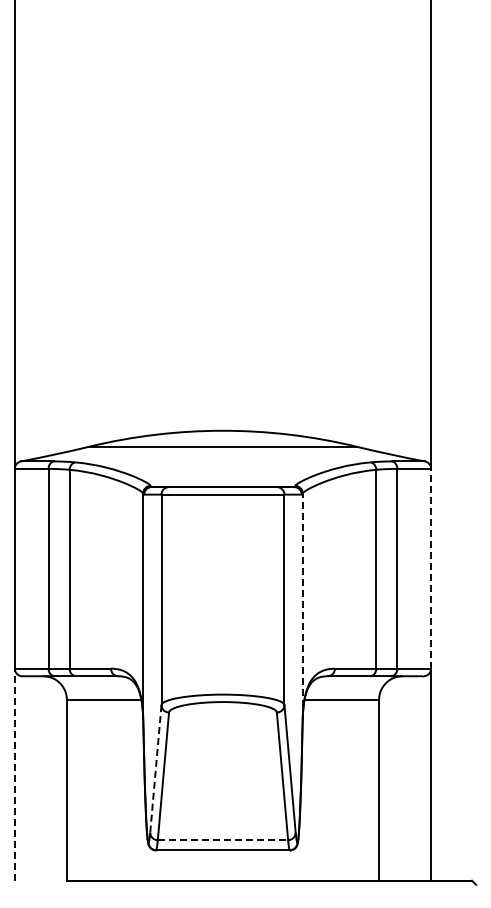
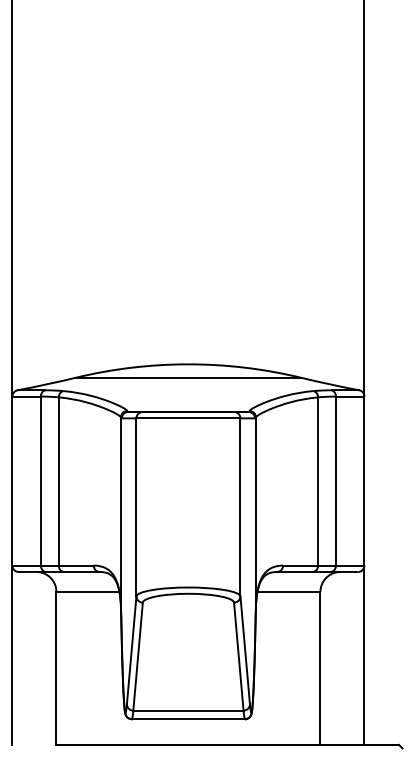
line: (431, 568) -> (364, 480), dashed -> solid
line: (302, 605) -> (255, 512), dashed -> solid
line: (155, 769) -> (131, 650), dashed -> solid
line: (14, 774) -> (12, 655), dashed -> solid
line: (223, 840) -> (188, 710), dashed -> solid

